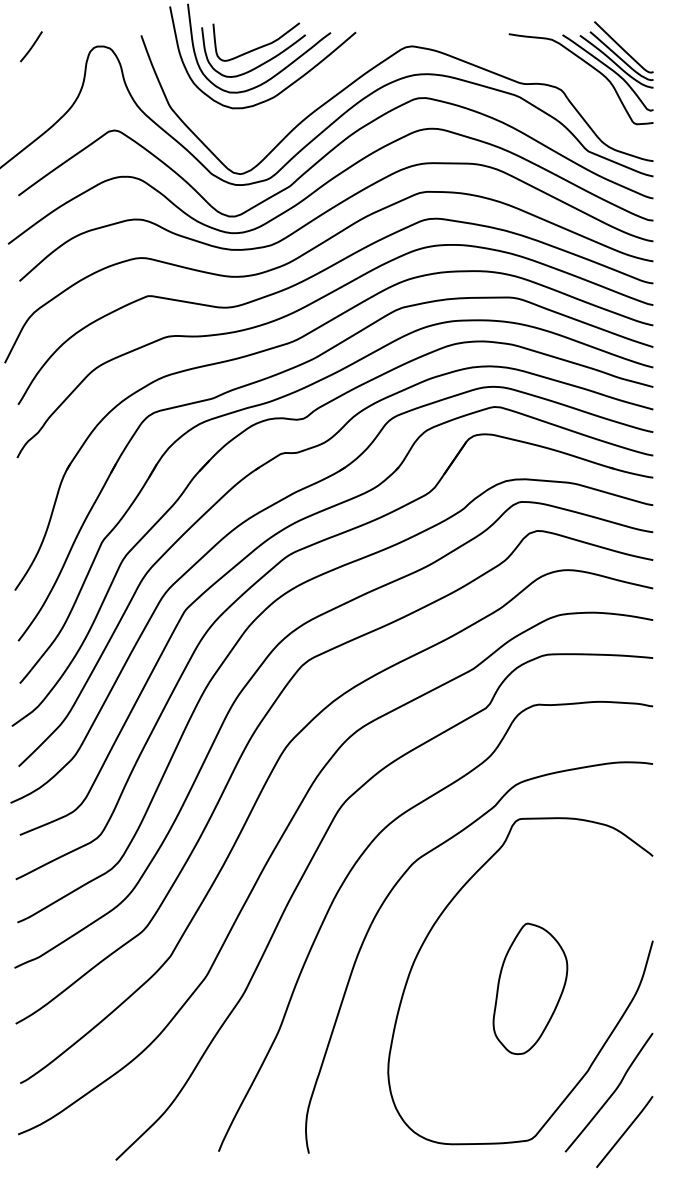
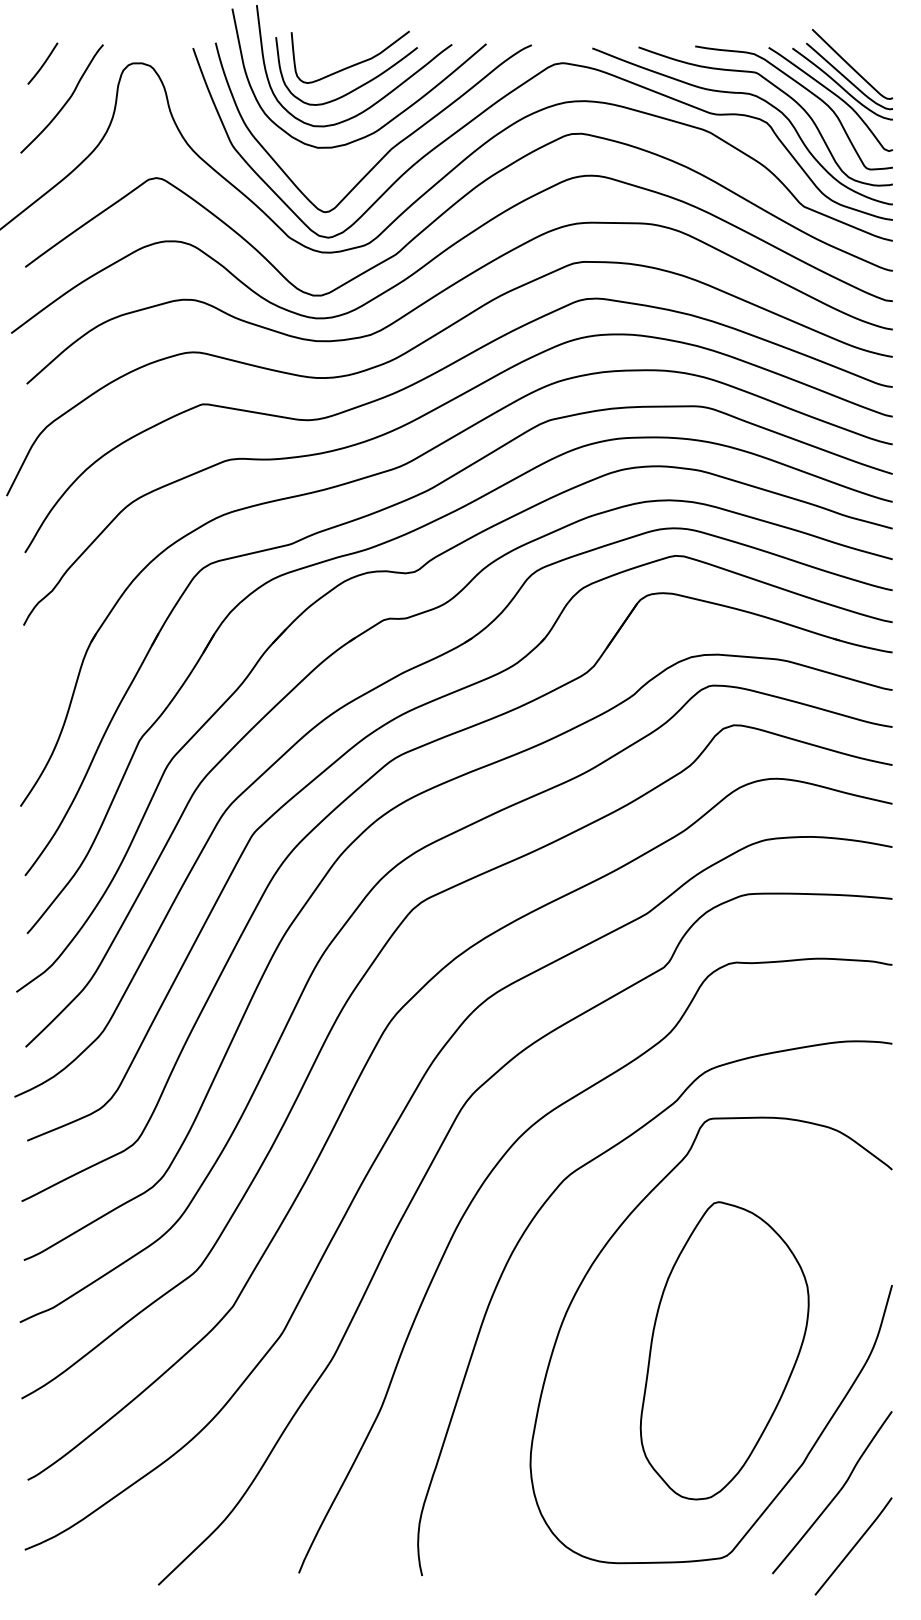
part: (549, 70) -> (750, 96), added
curve: (48, 73) -> (66, 100), added
curve: (285, 108) -> (390, 148), added
part: (530, 988) -> (724, 1350), size x1.67

